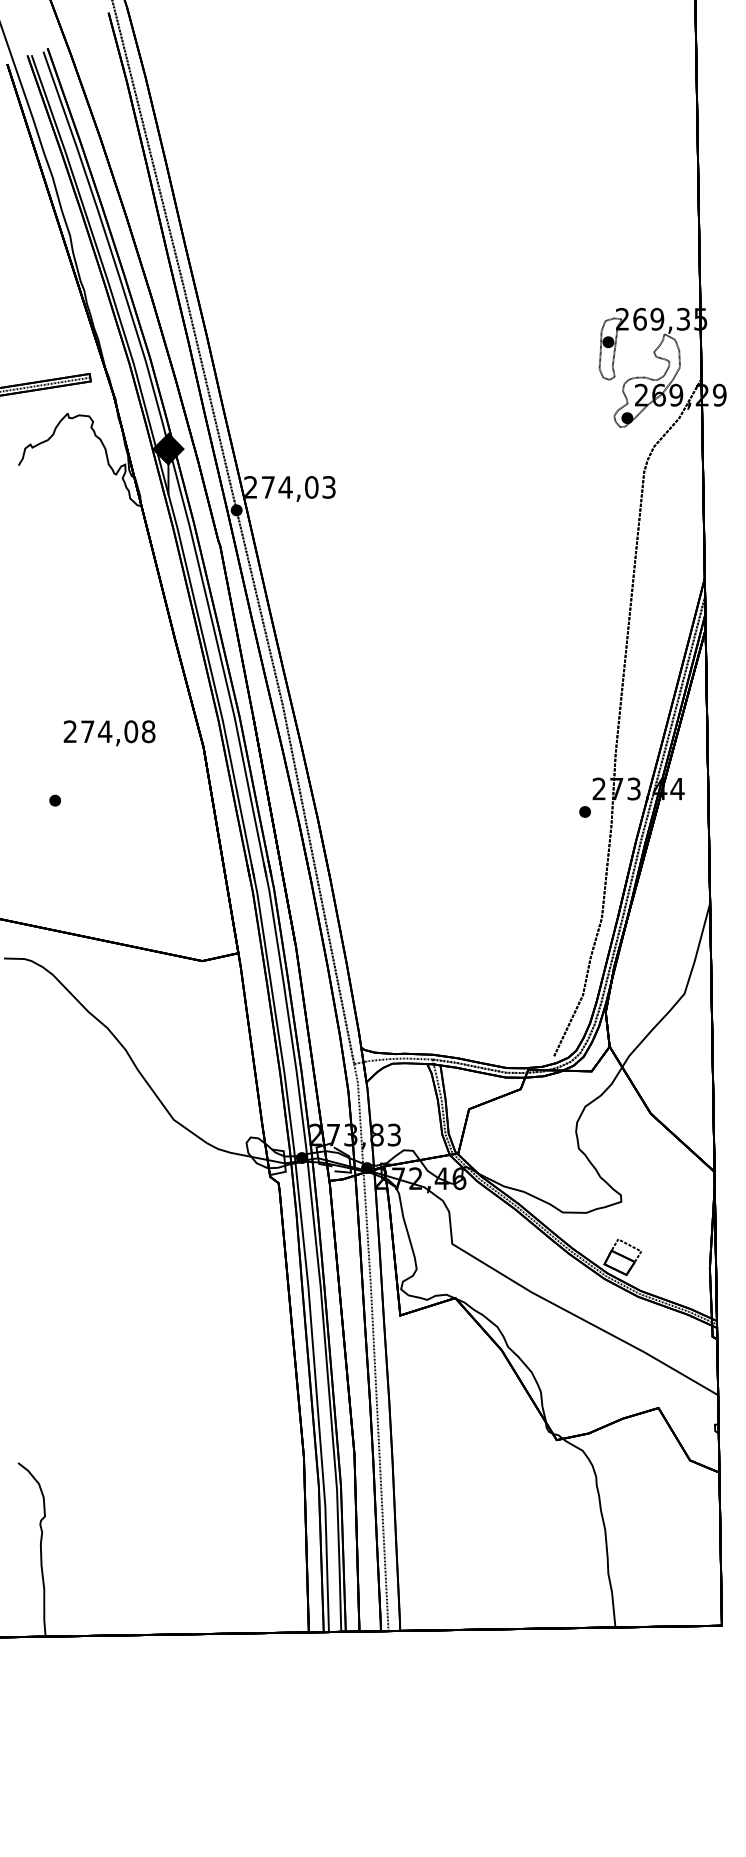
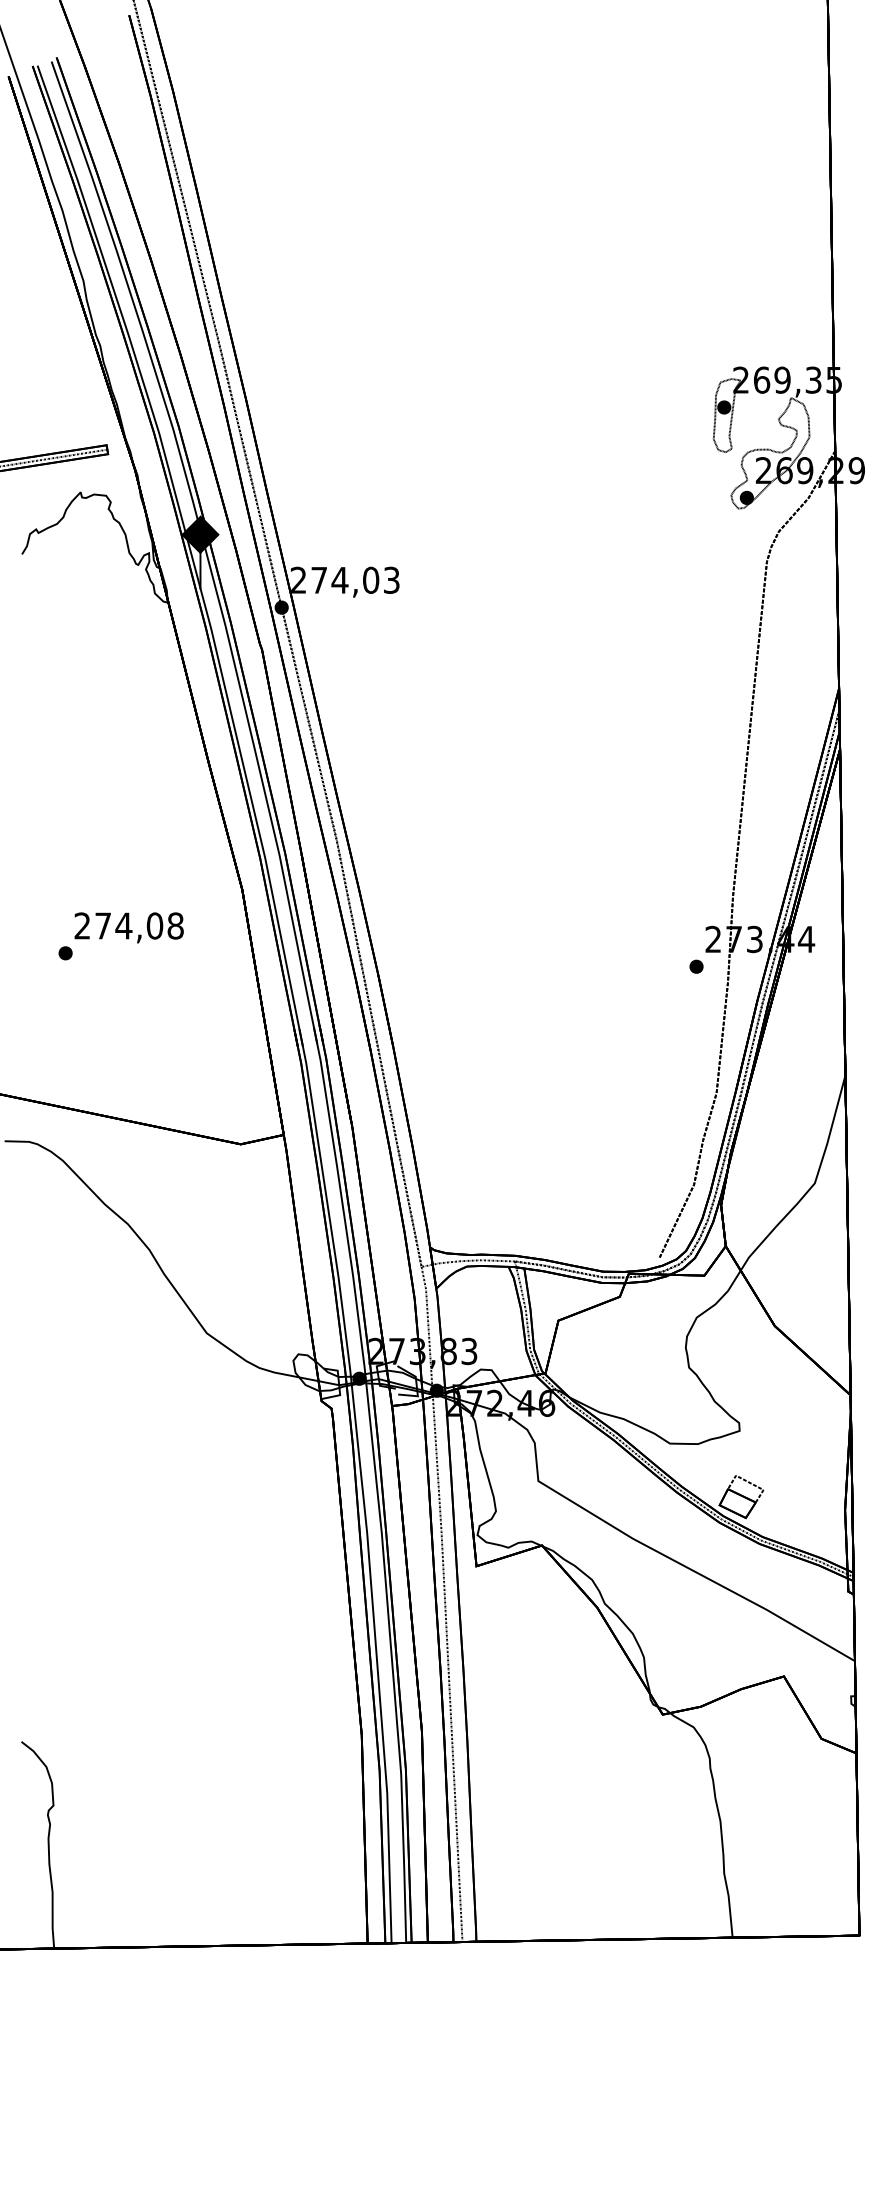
text: (109, 733) -> (129, 928), moved

